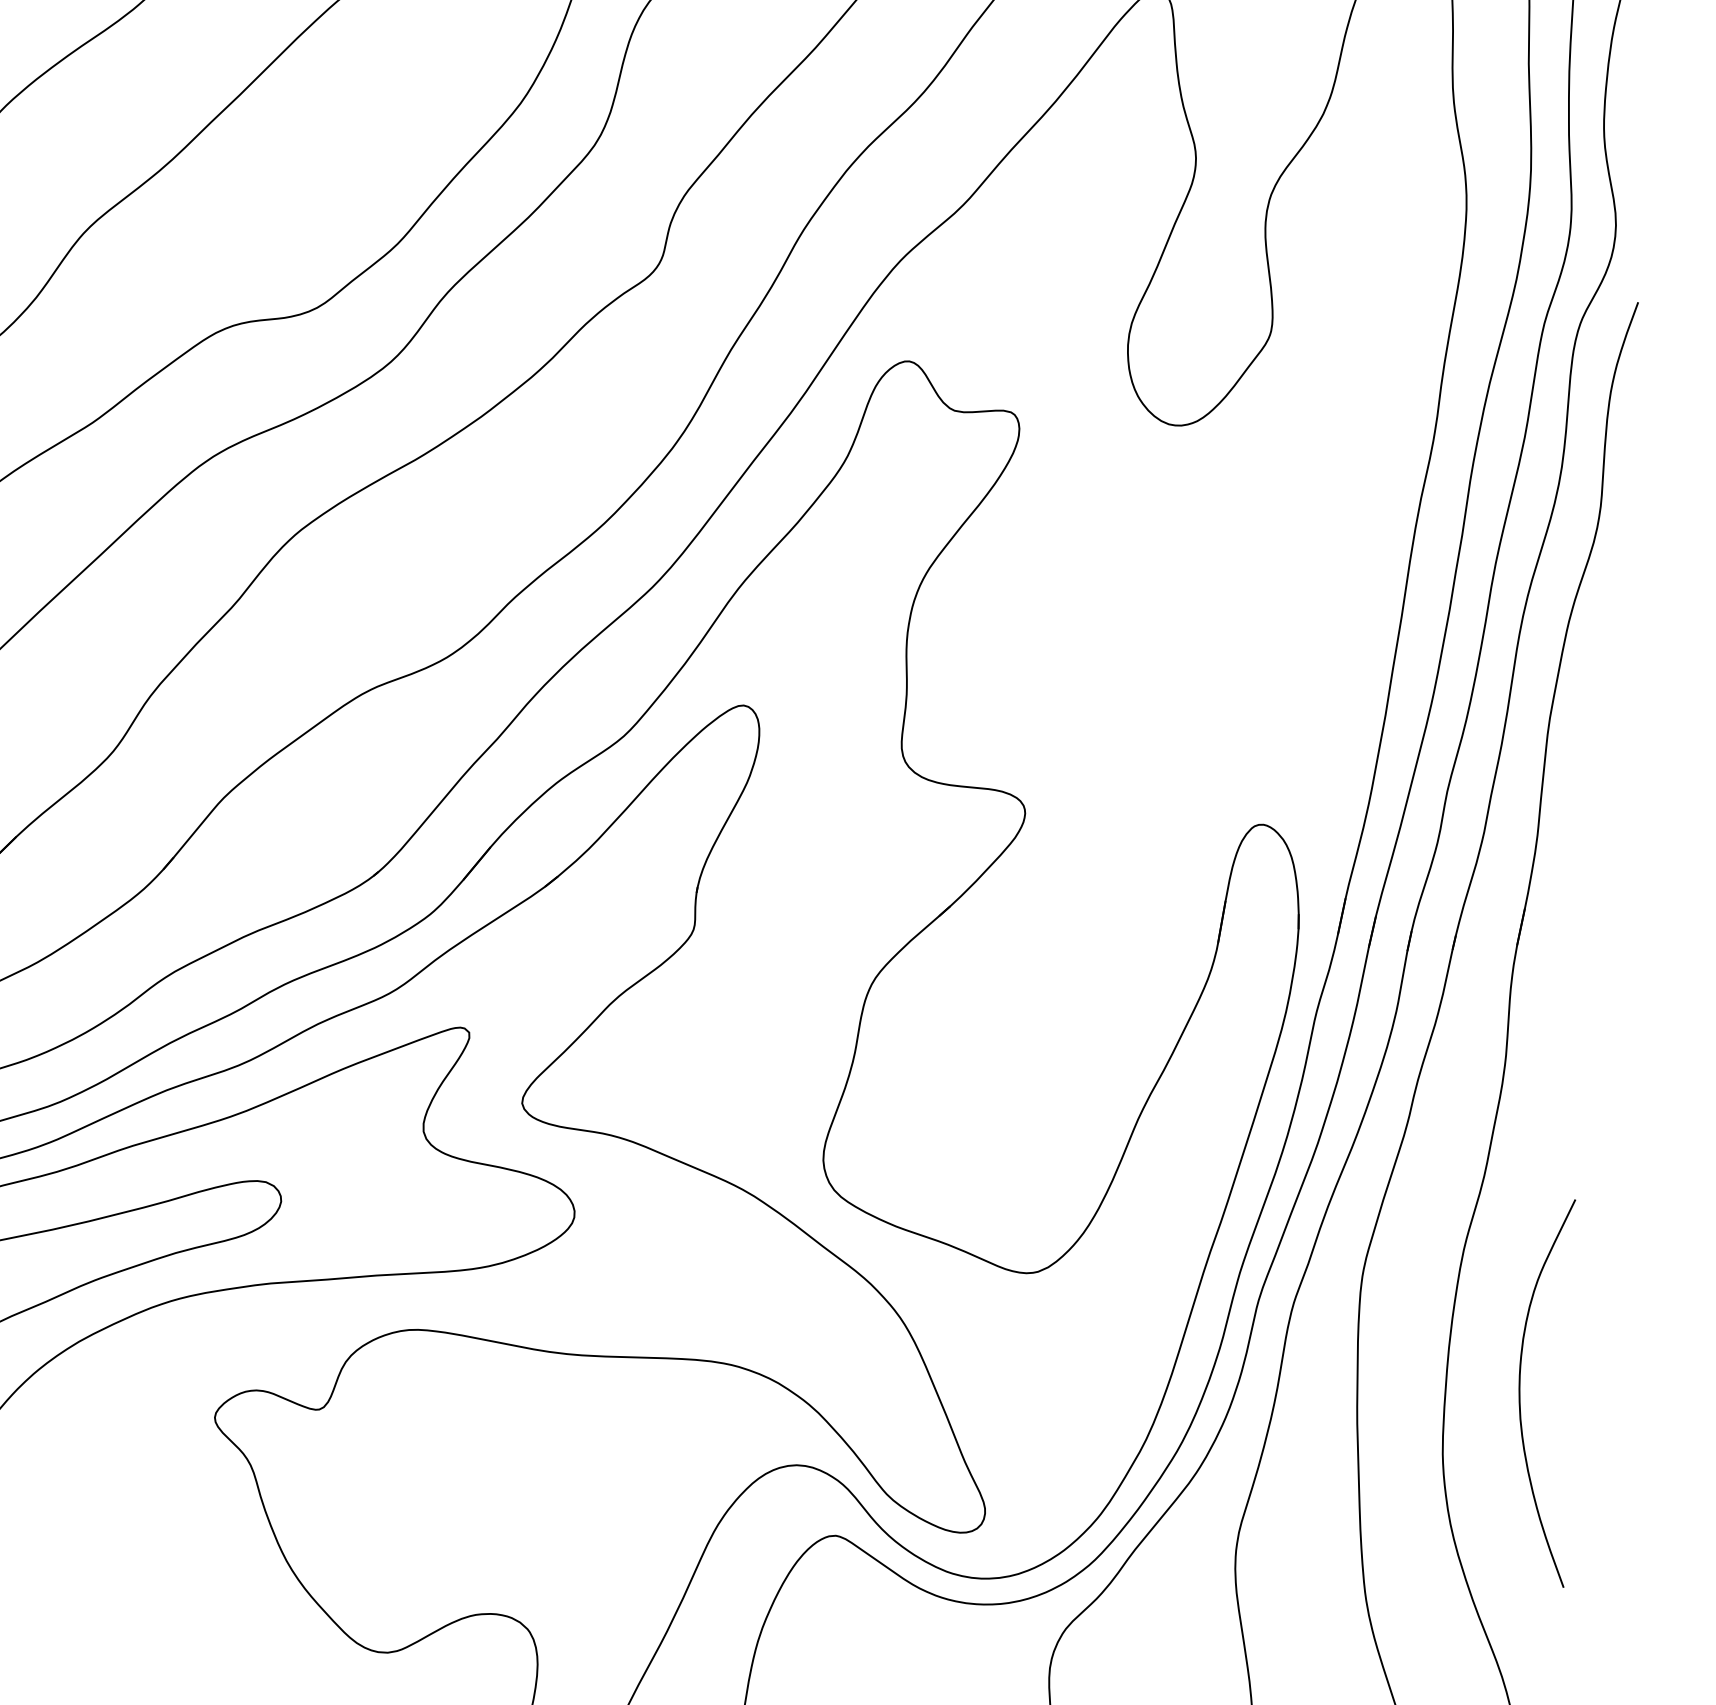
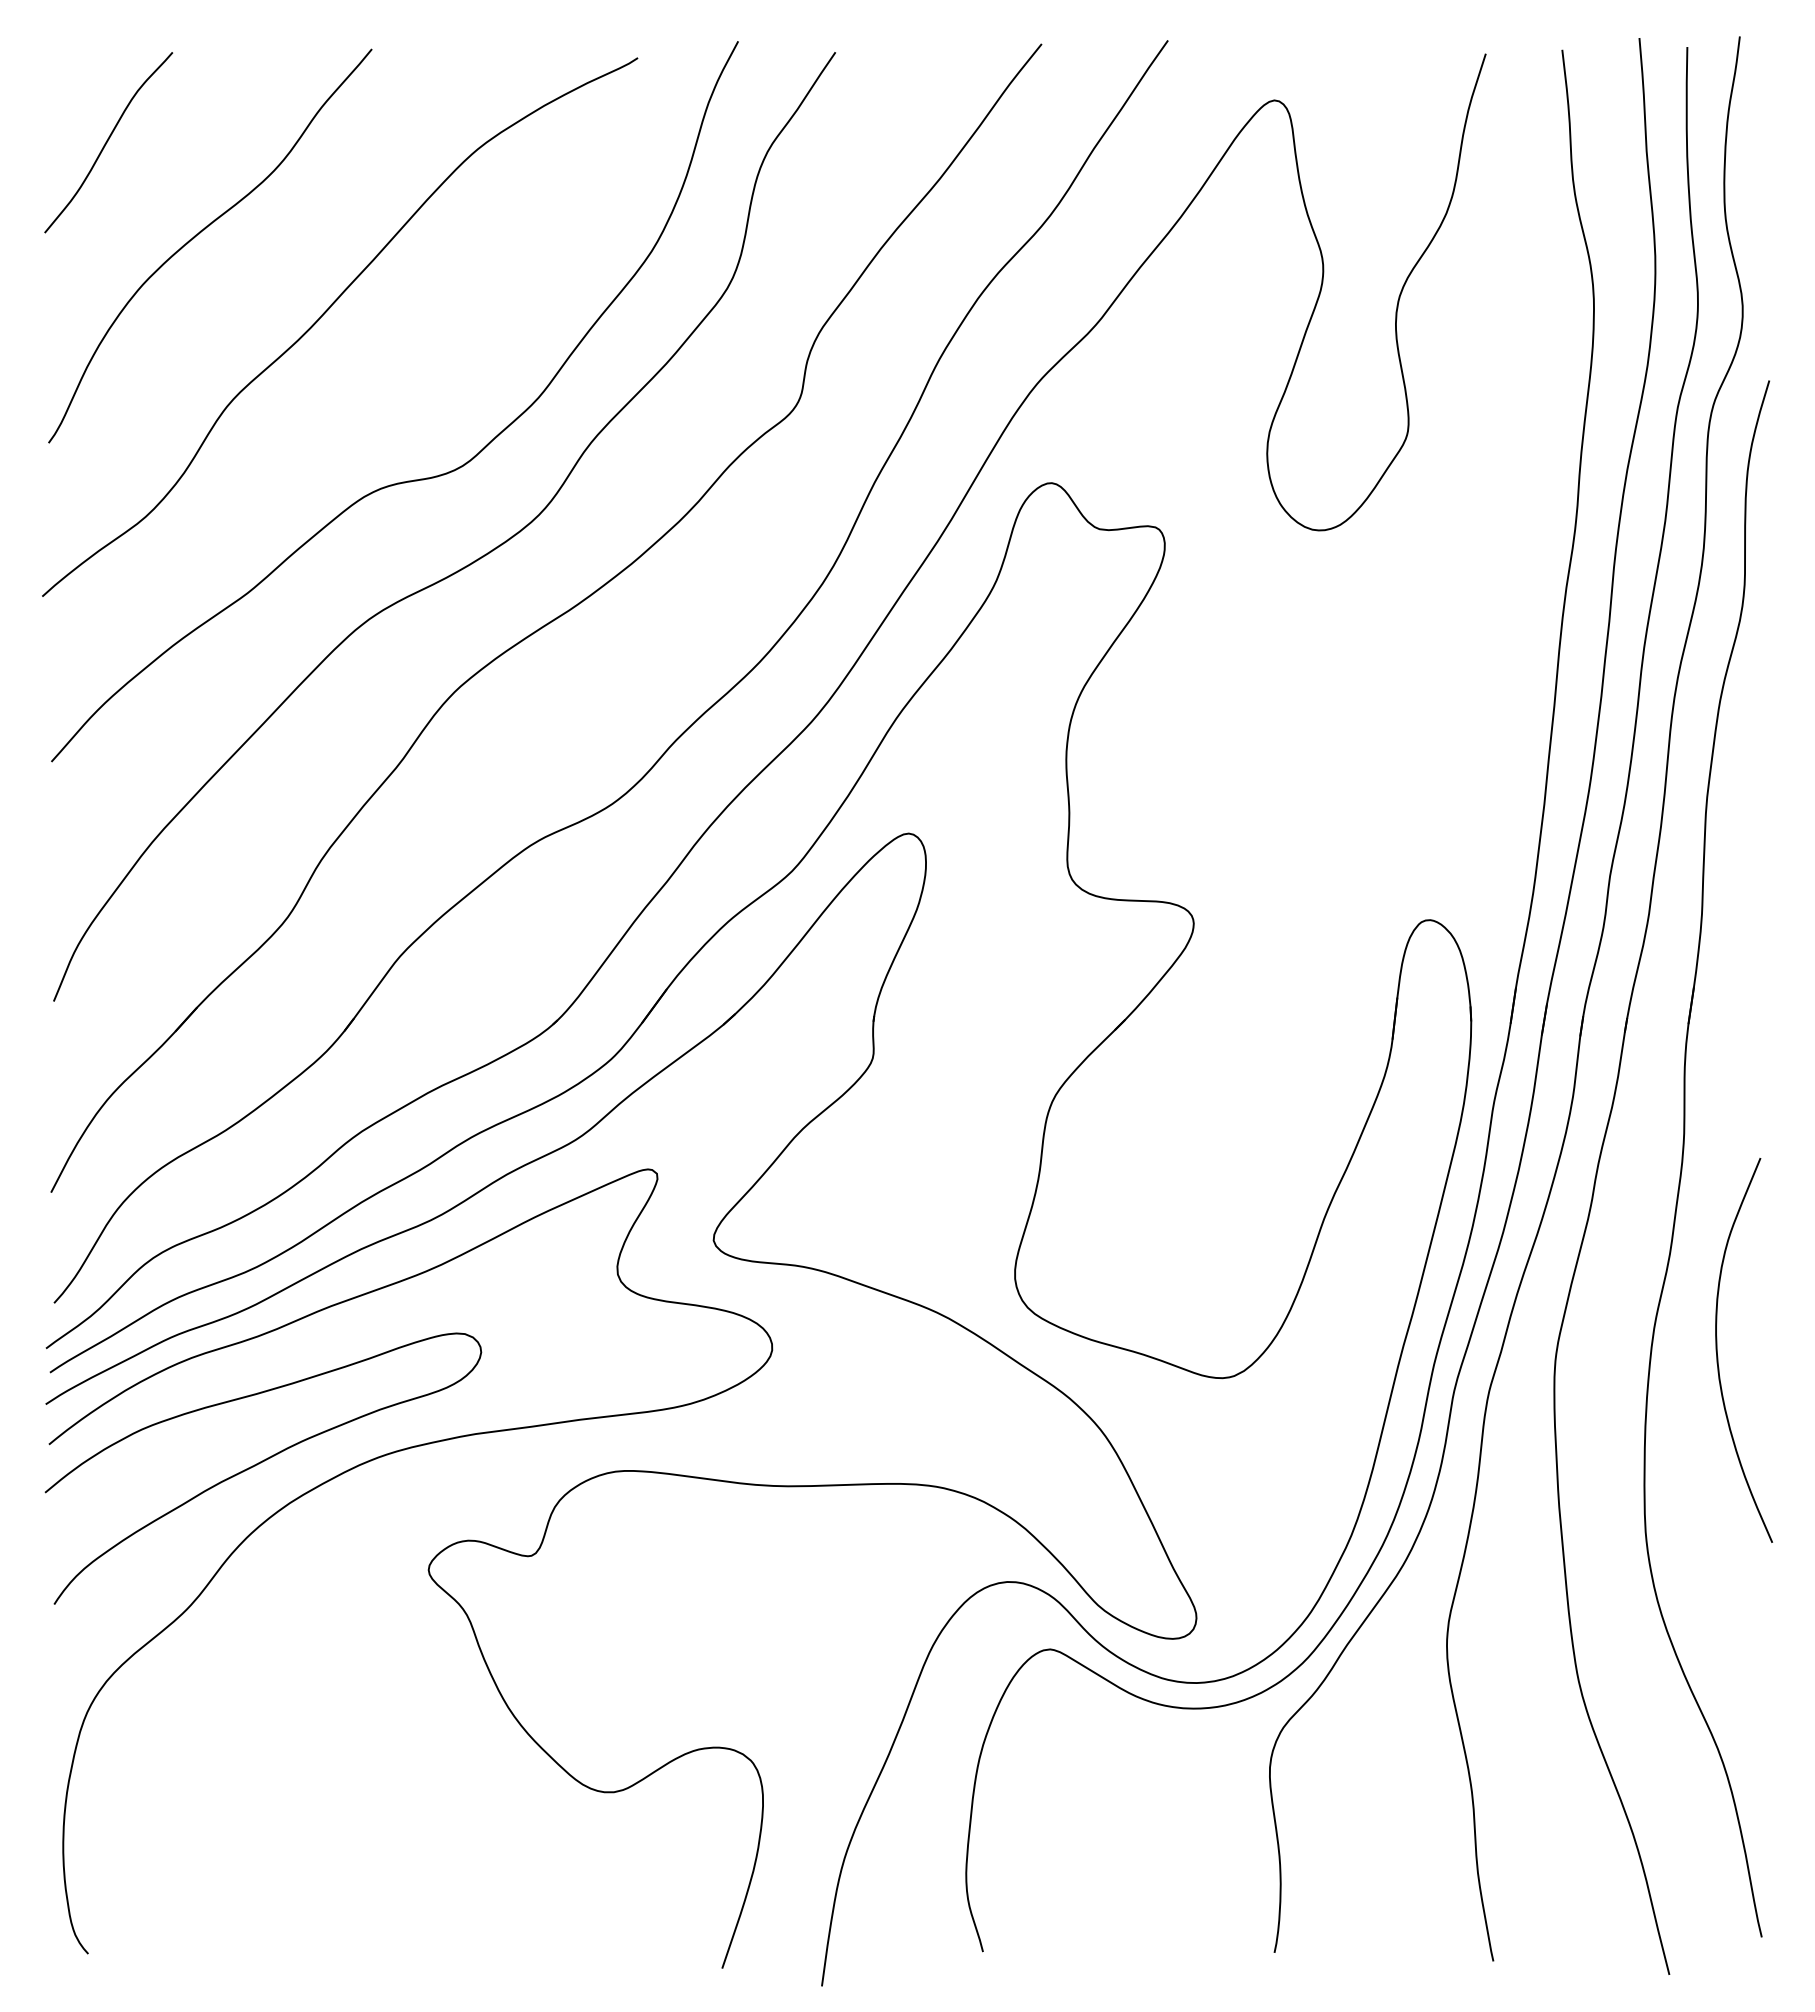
curve: (1520, 1396) -> (1718, 1356), moved

